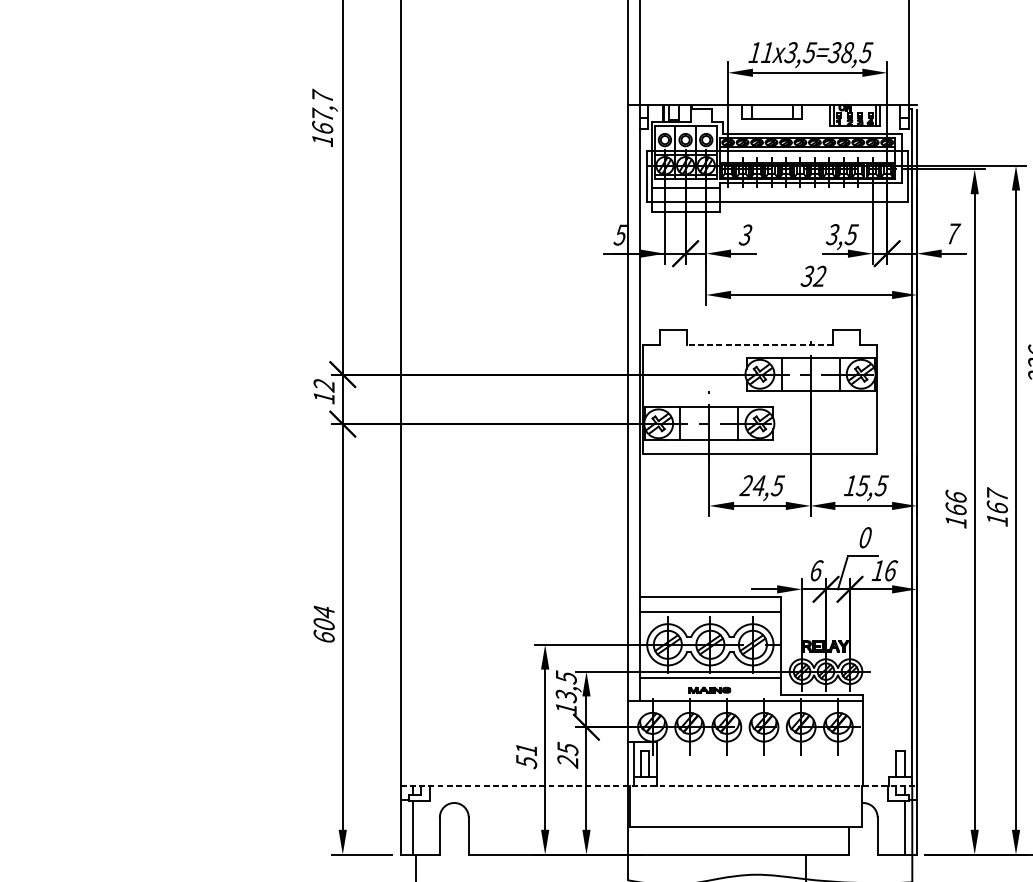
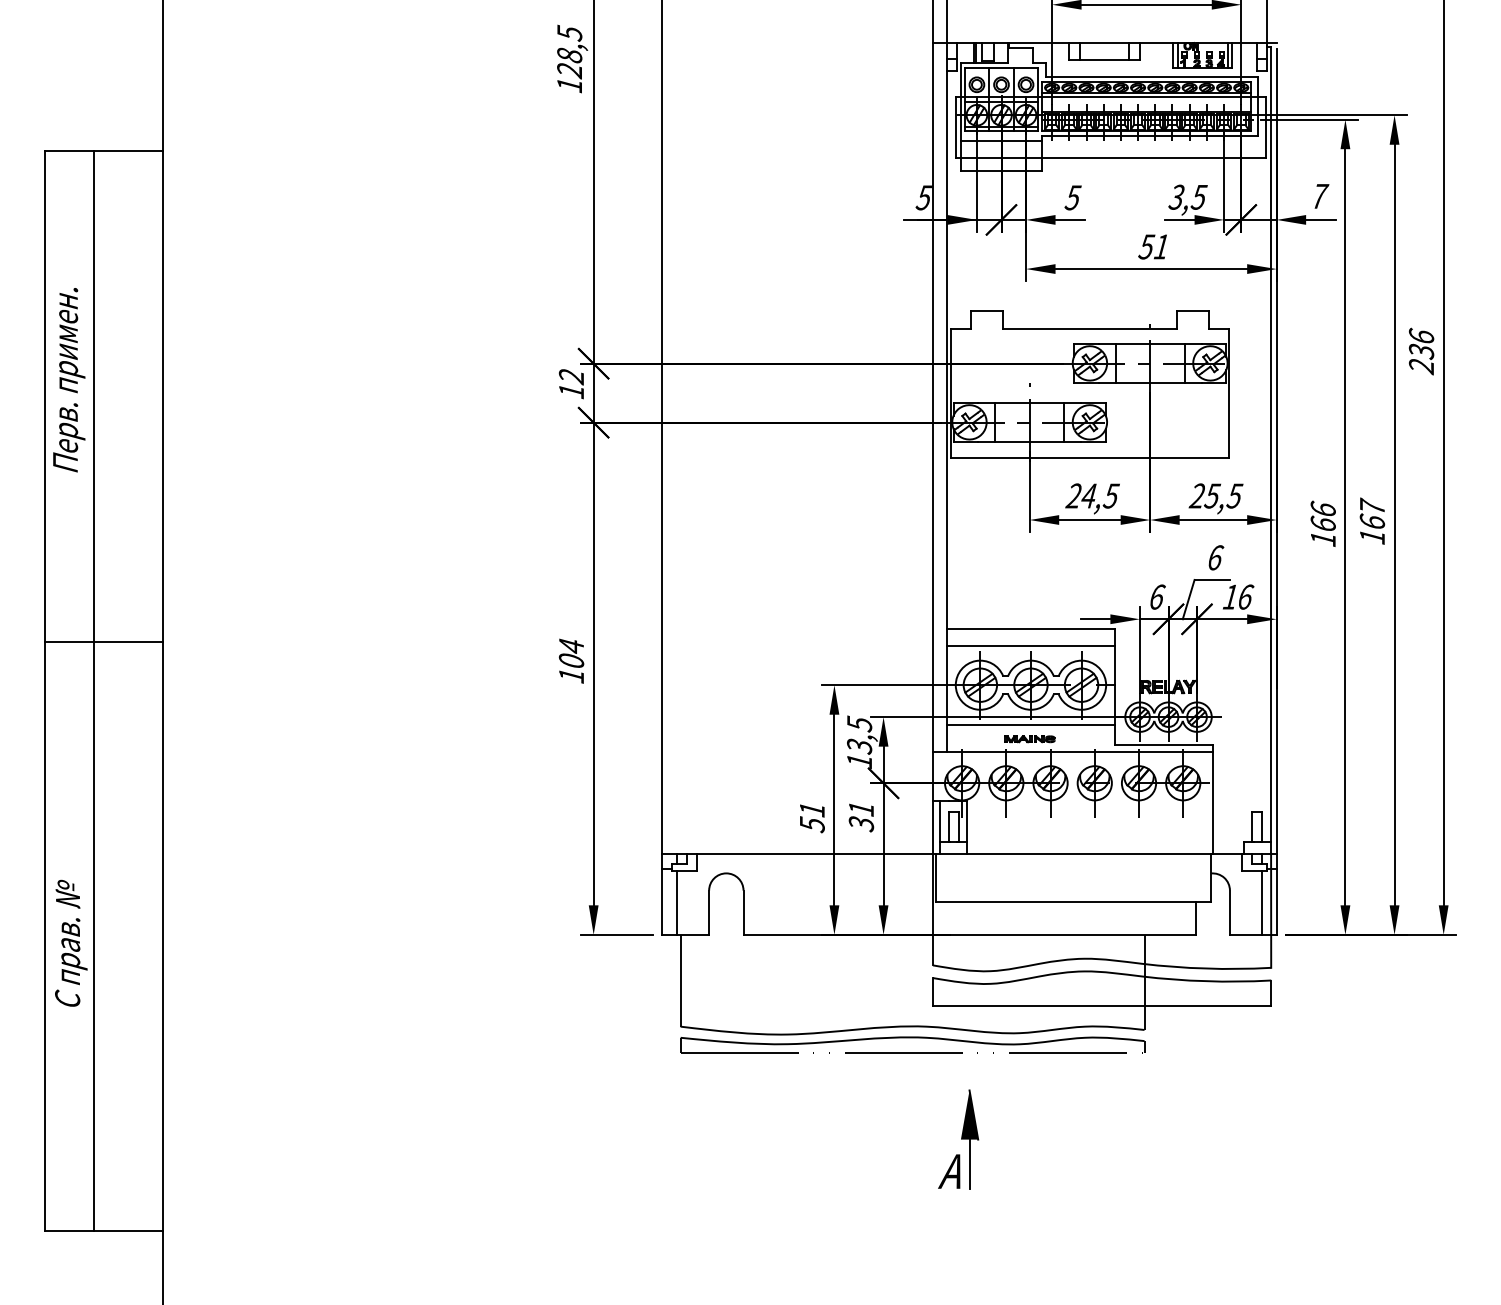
text: (322, 112) -> (569, 51), 167,7 -> 128,5
text: (746, 234) -> (1073, 197), 3 -> 5
text: (813, 276) -> (1153, 246), 32 -> 51
line: (759, 344) -> (1089, 328), dashed -> solid
text: (849, 485) -> (1196, 495), 15,5 -> 25,5
text: (866, 537) -> (1216, 557), 0 -> 6
text: (324, 636) -> (571, 675), 604 -> 104
text: (567, 755) -> (861, 816), 25 -> 31
line: (659, 786) -> (970, 853), dashed -> solid

